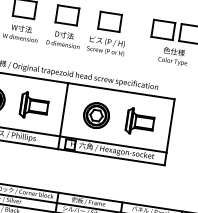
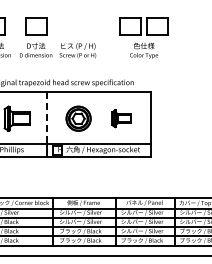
part: (109, 21) -> (77, 26), removed
line: (63, 110) -> (46, 118), solid -> dashed
part: (140, 121) -> (121, 118), size x0.7

